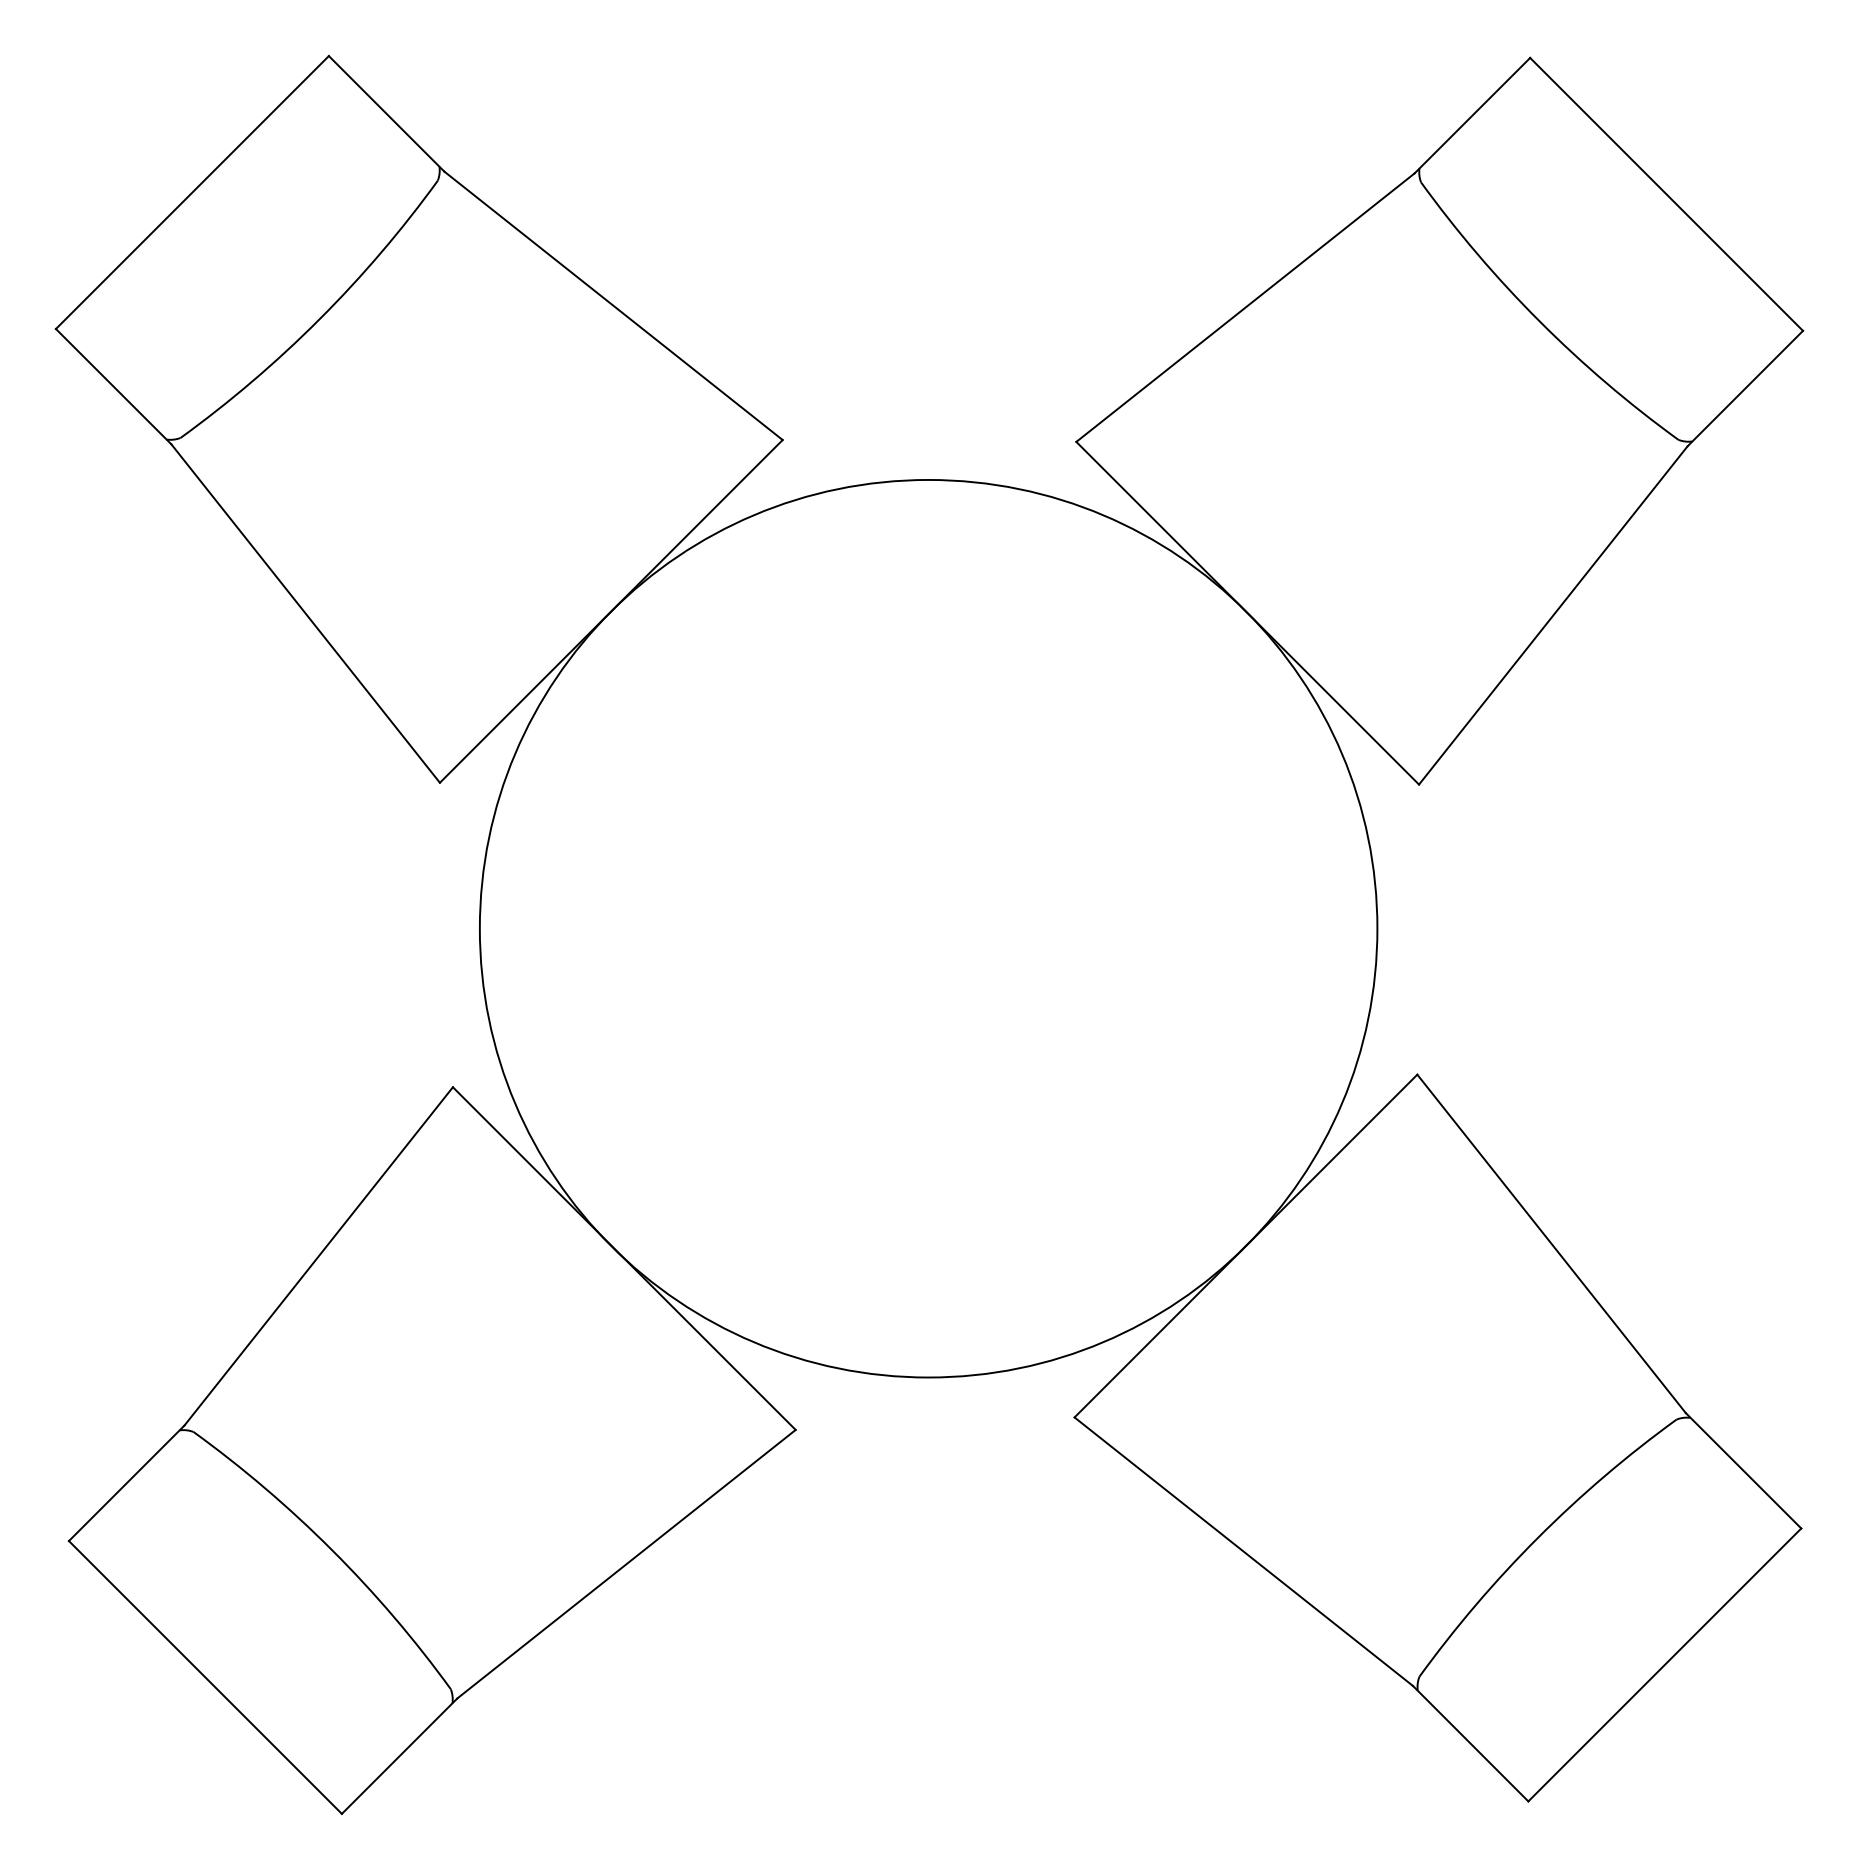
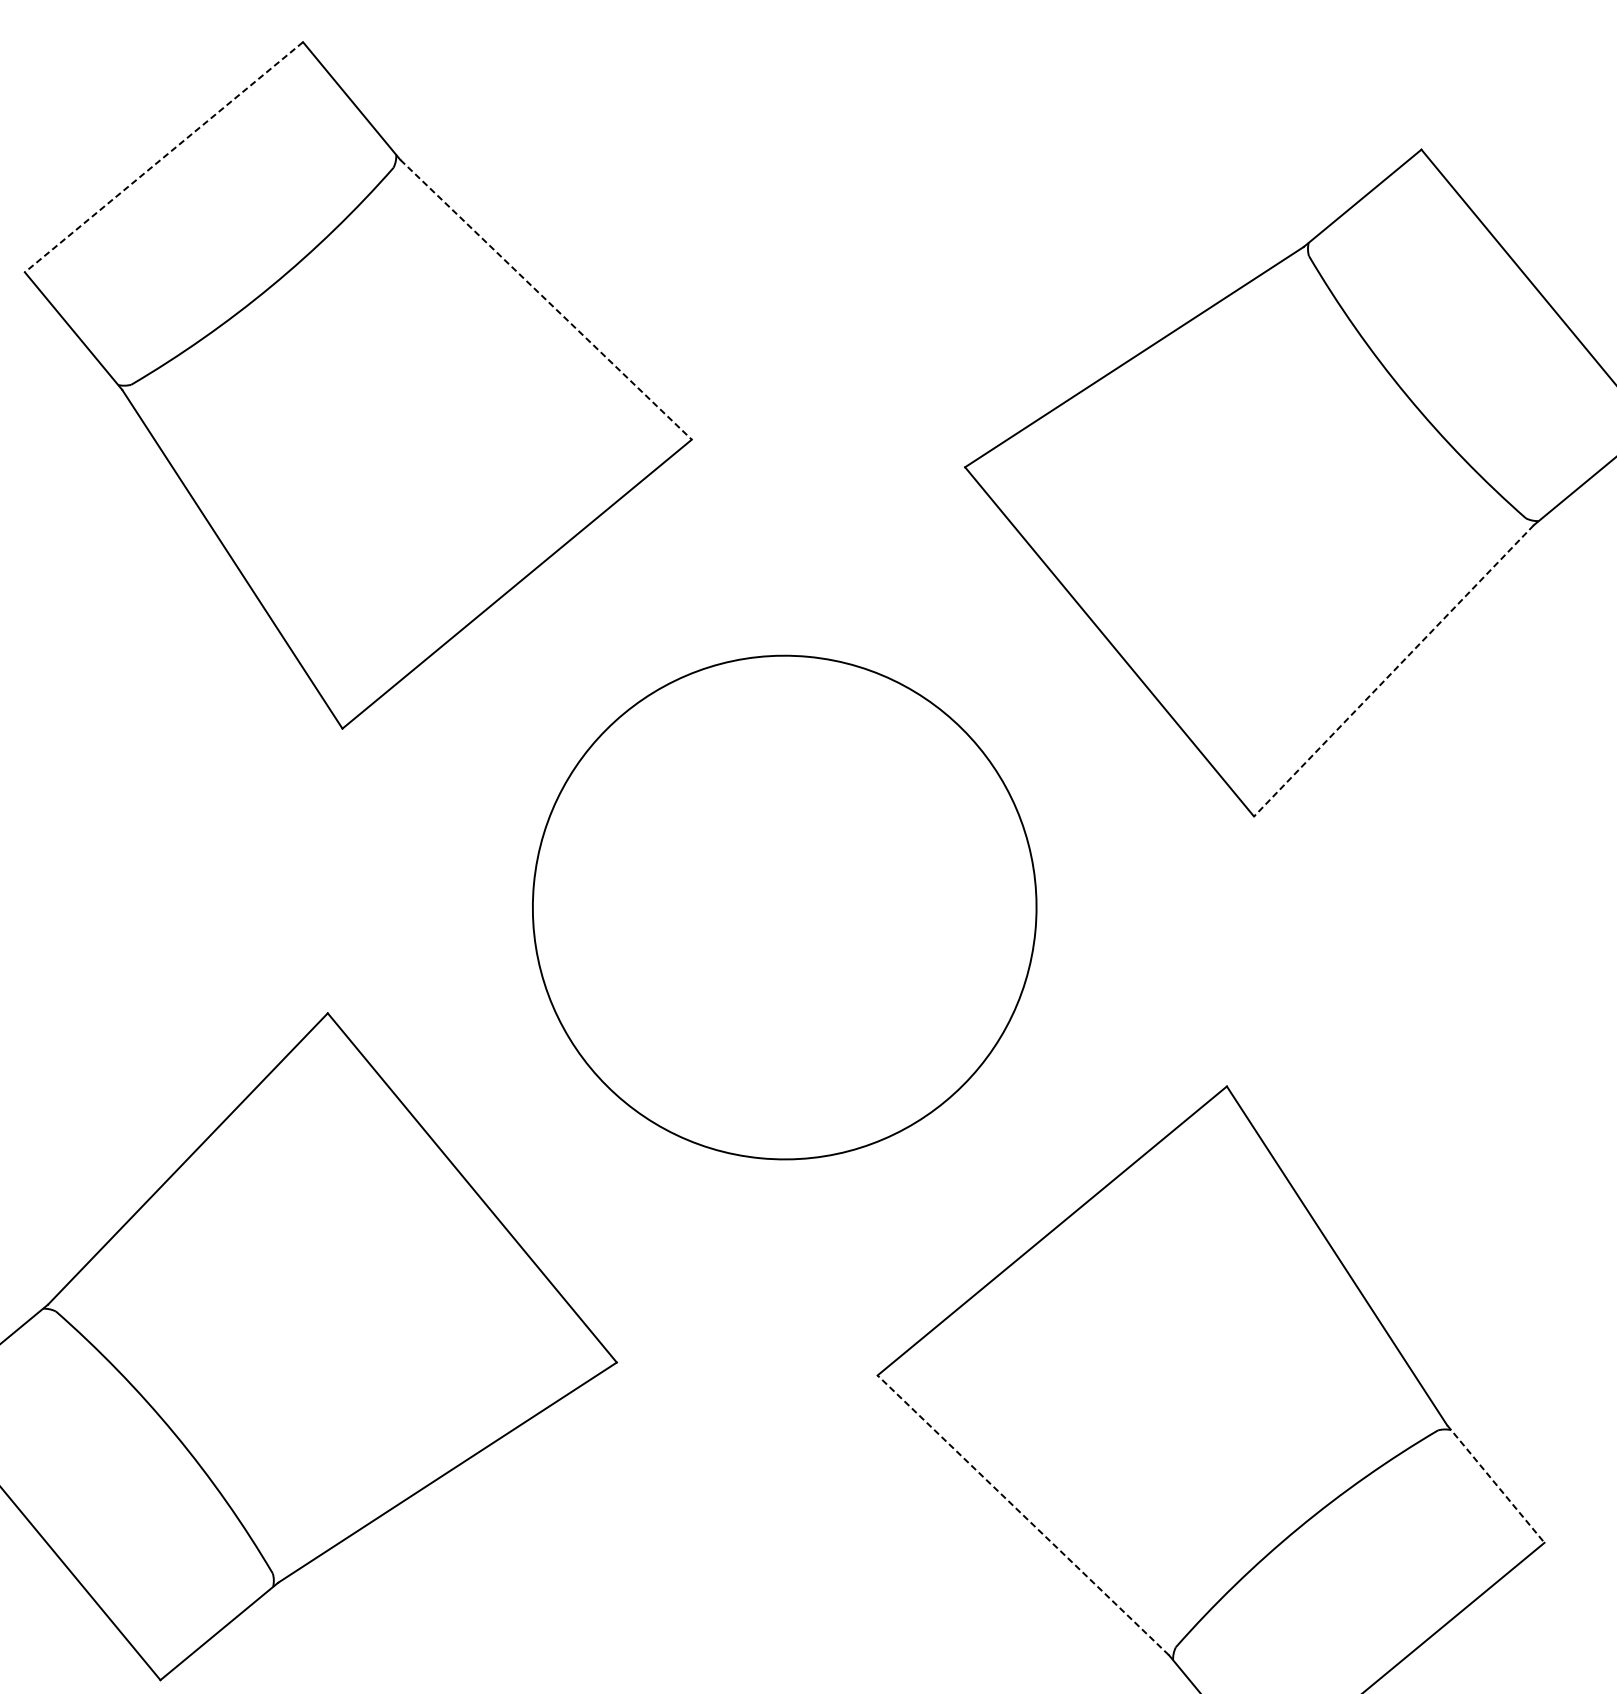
line: (192, 192) -> (164, 157), solid -> dashed
line: (613, 305) -> (546, 299), solid -> dashed
line: (1553, 615) -> (1394, 670), solid -> dashed
circle: (928, 928) -> (784, 907), size x0.6
line: (1743, 1470) -> (1495, 1483), solid -> dashed
line: (1243, 1551) -> (1023, 1515), solid -> dashed

